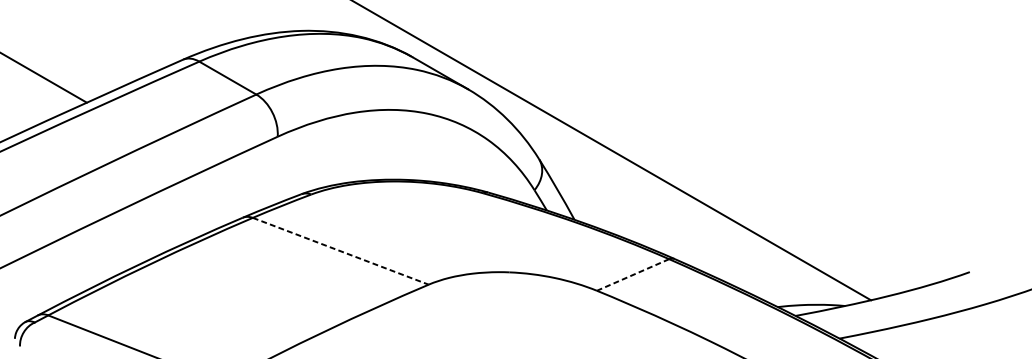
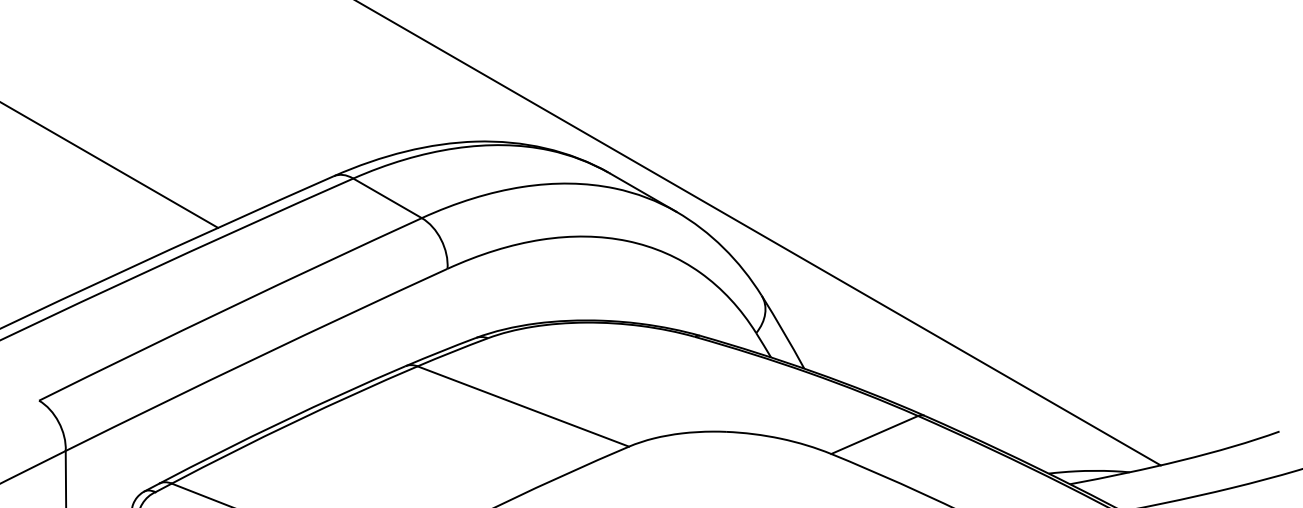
line: (340, 251) -> (523, 406), dashed -> solid
line: (632, 275) -> (874, 435), dashed -> solid

